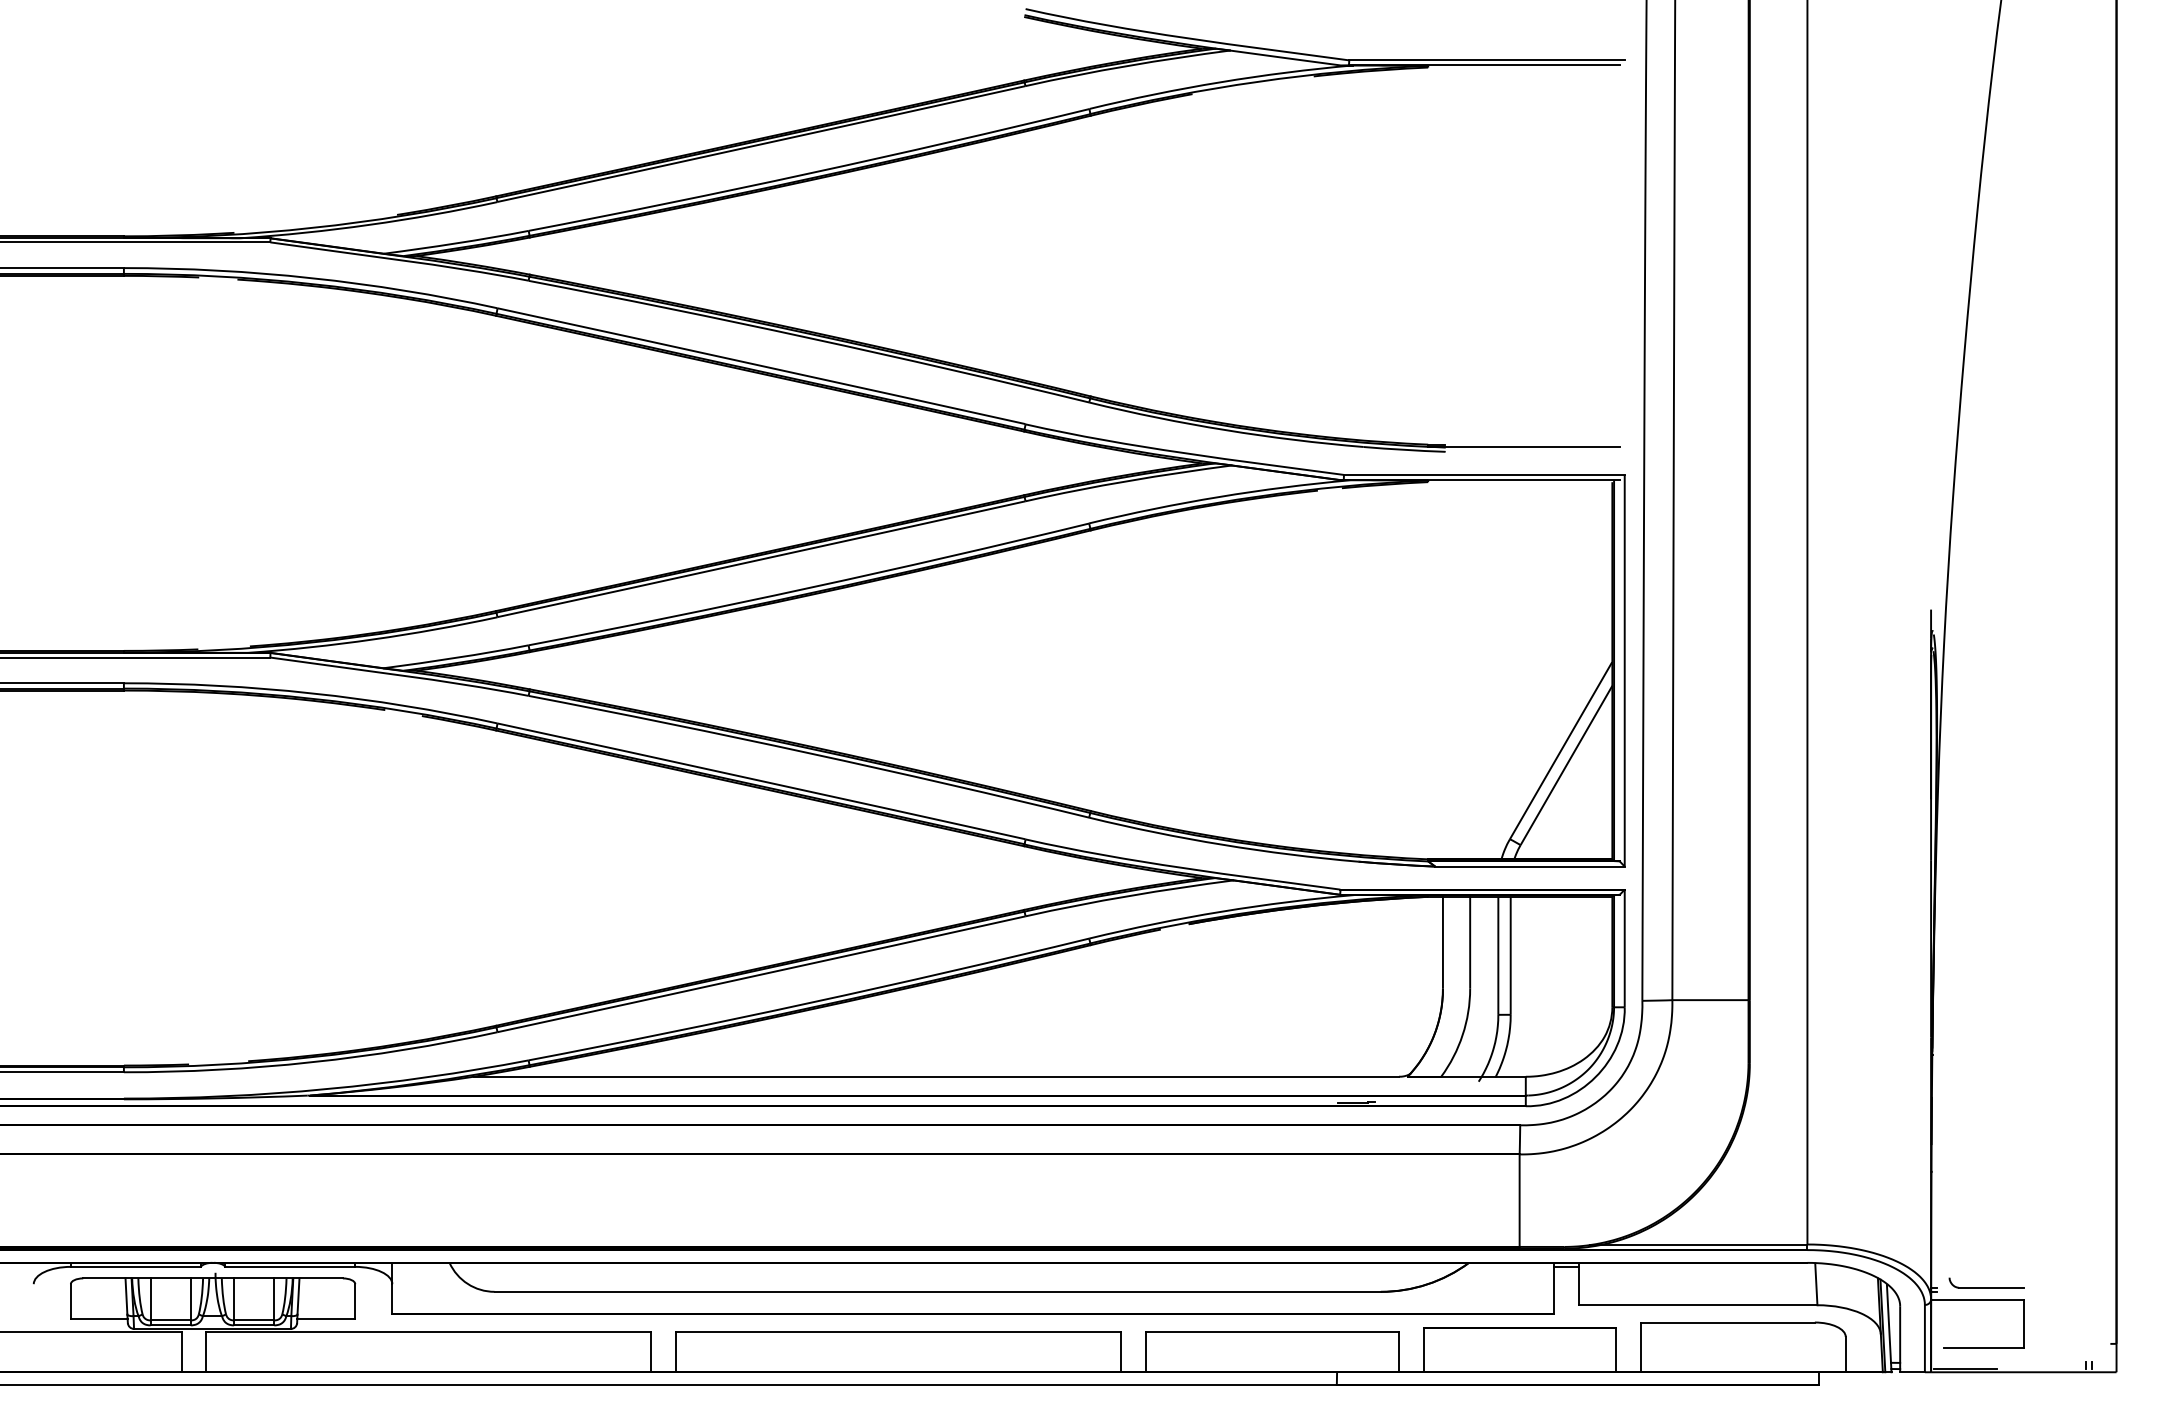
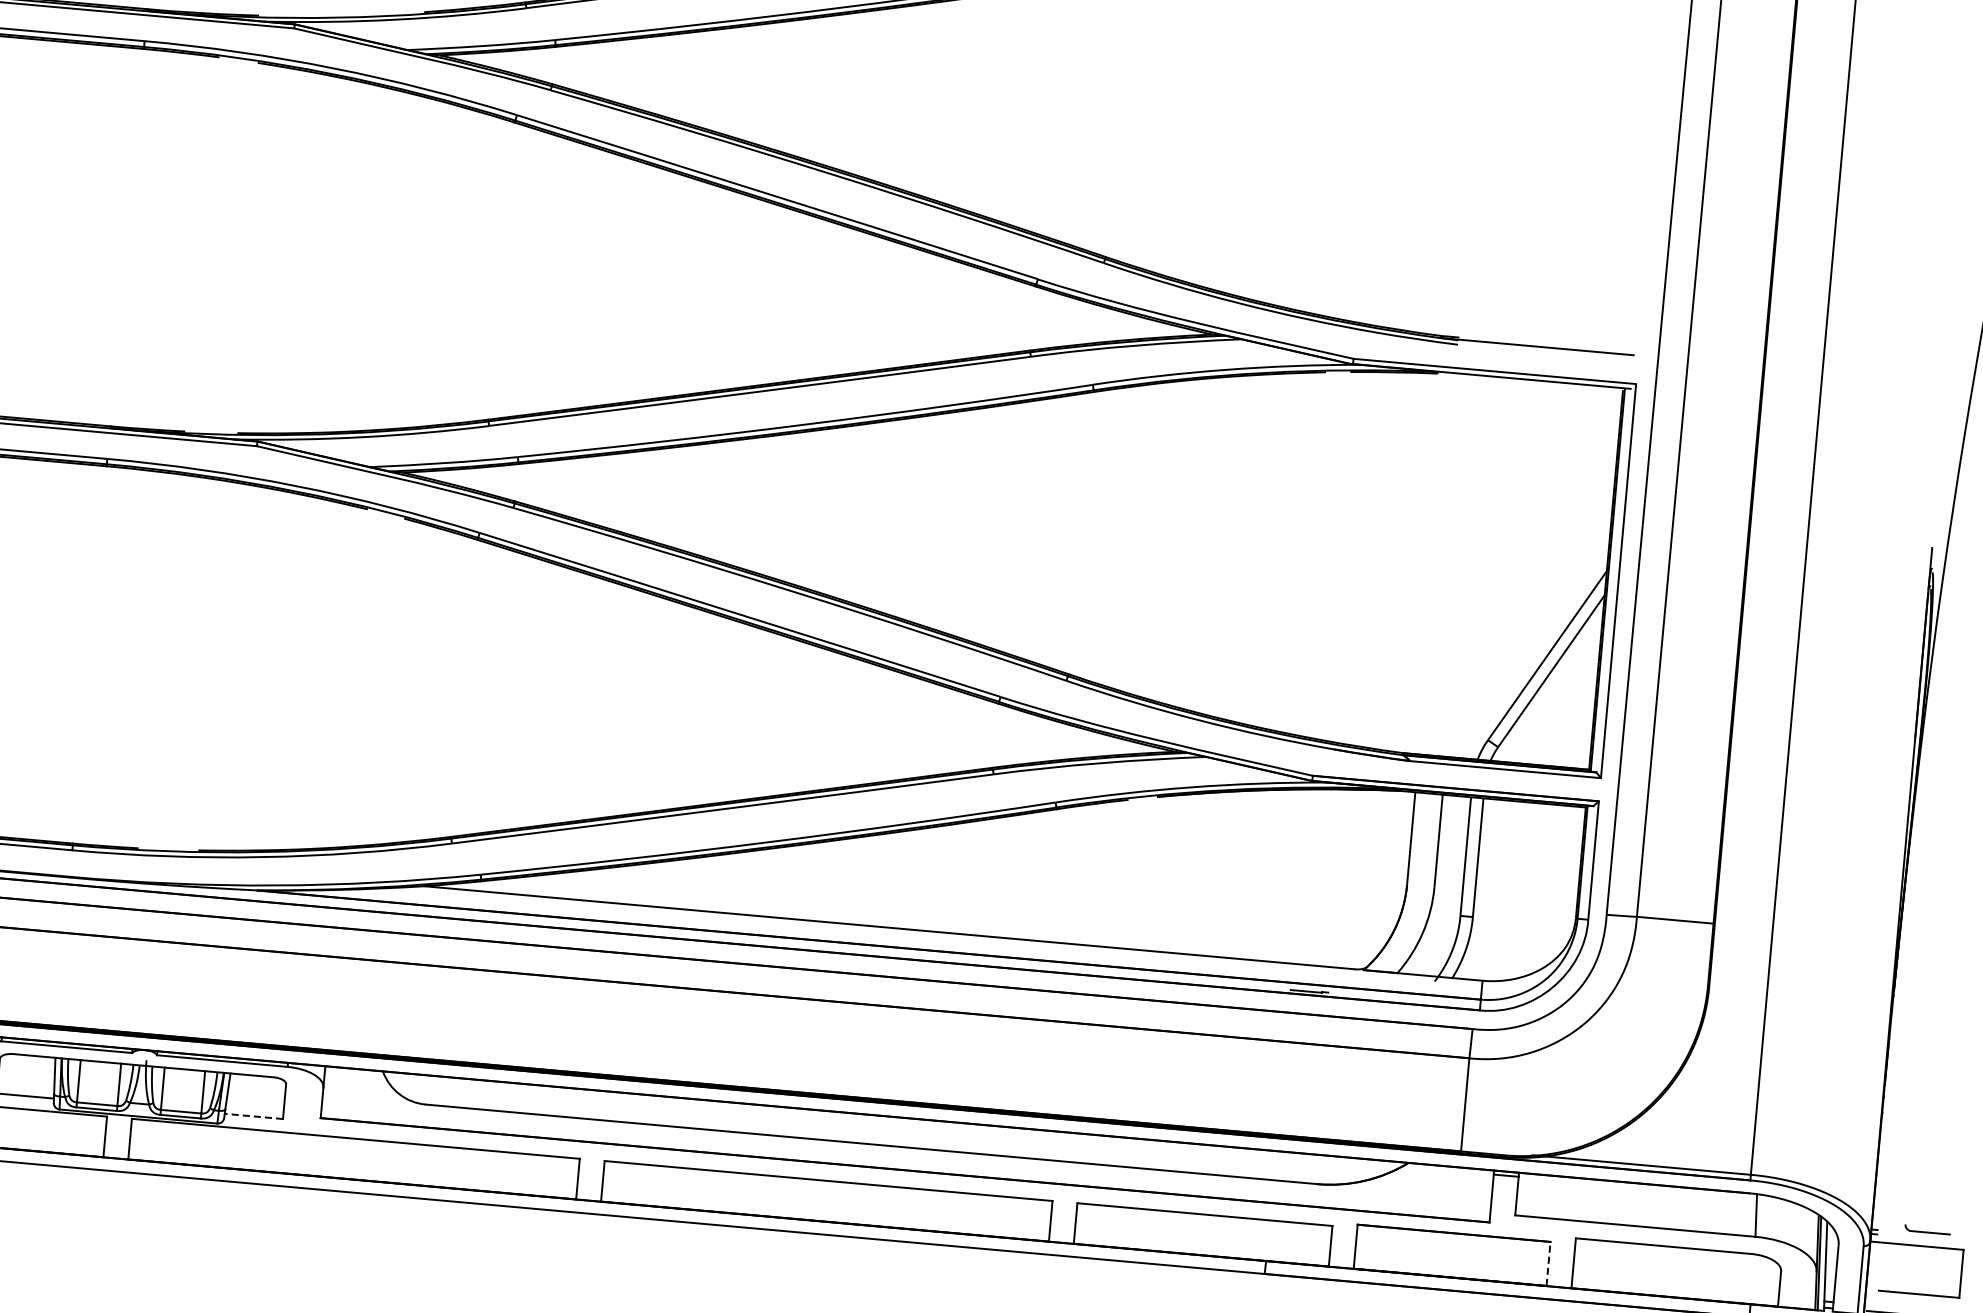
part: (1986, 1282) -> (1927, 1229), size x0.6
line: (326, 1318) -> (254, 1116), solid -> dashed
line: (1615, 1350) -> (1548, 1264), solid -> dashed

